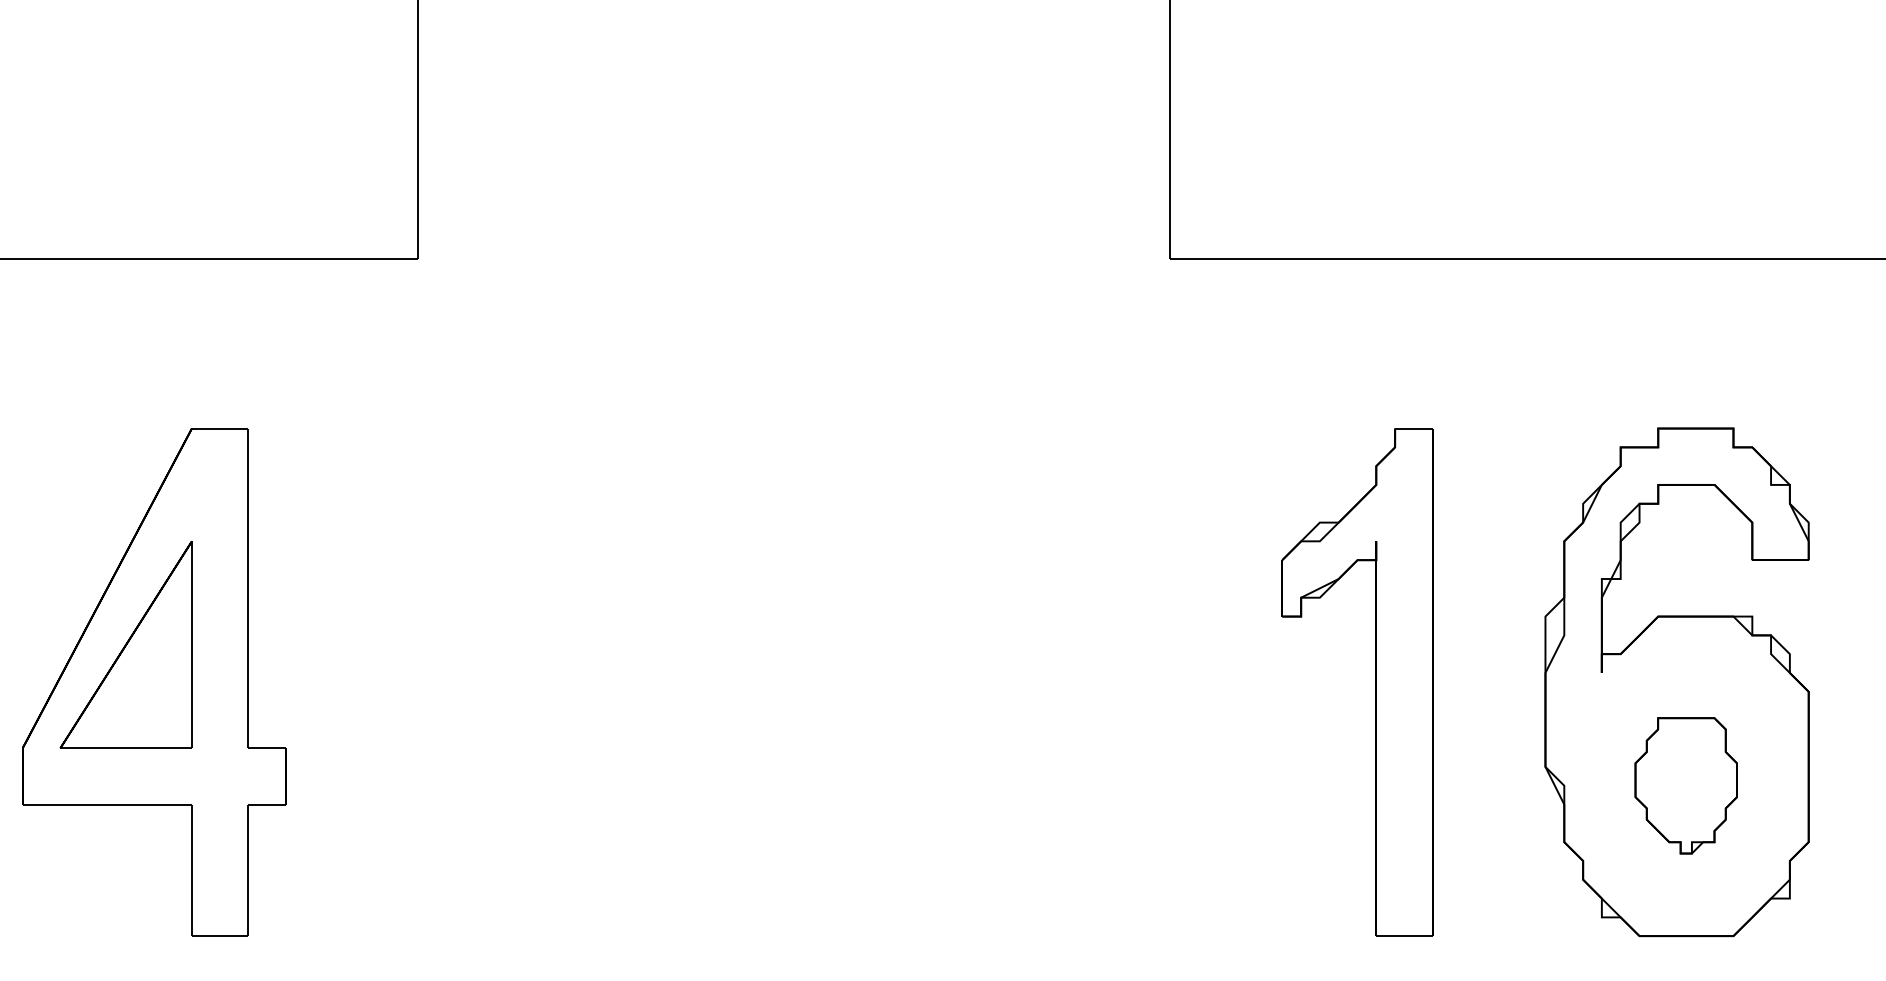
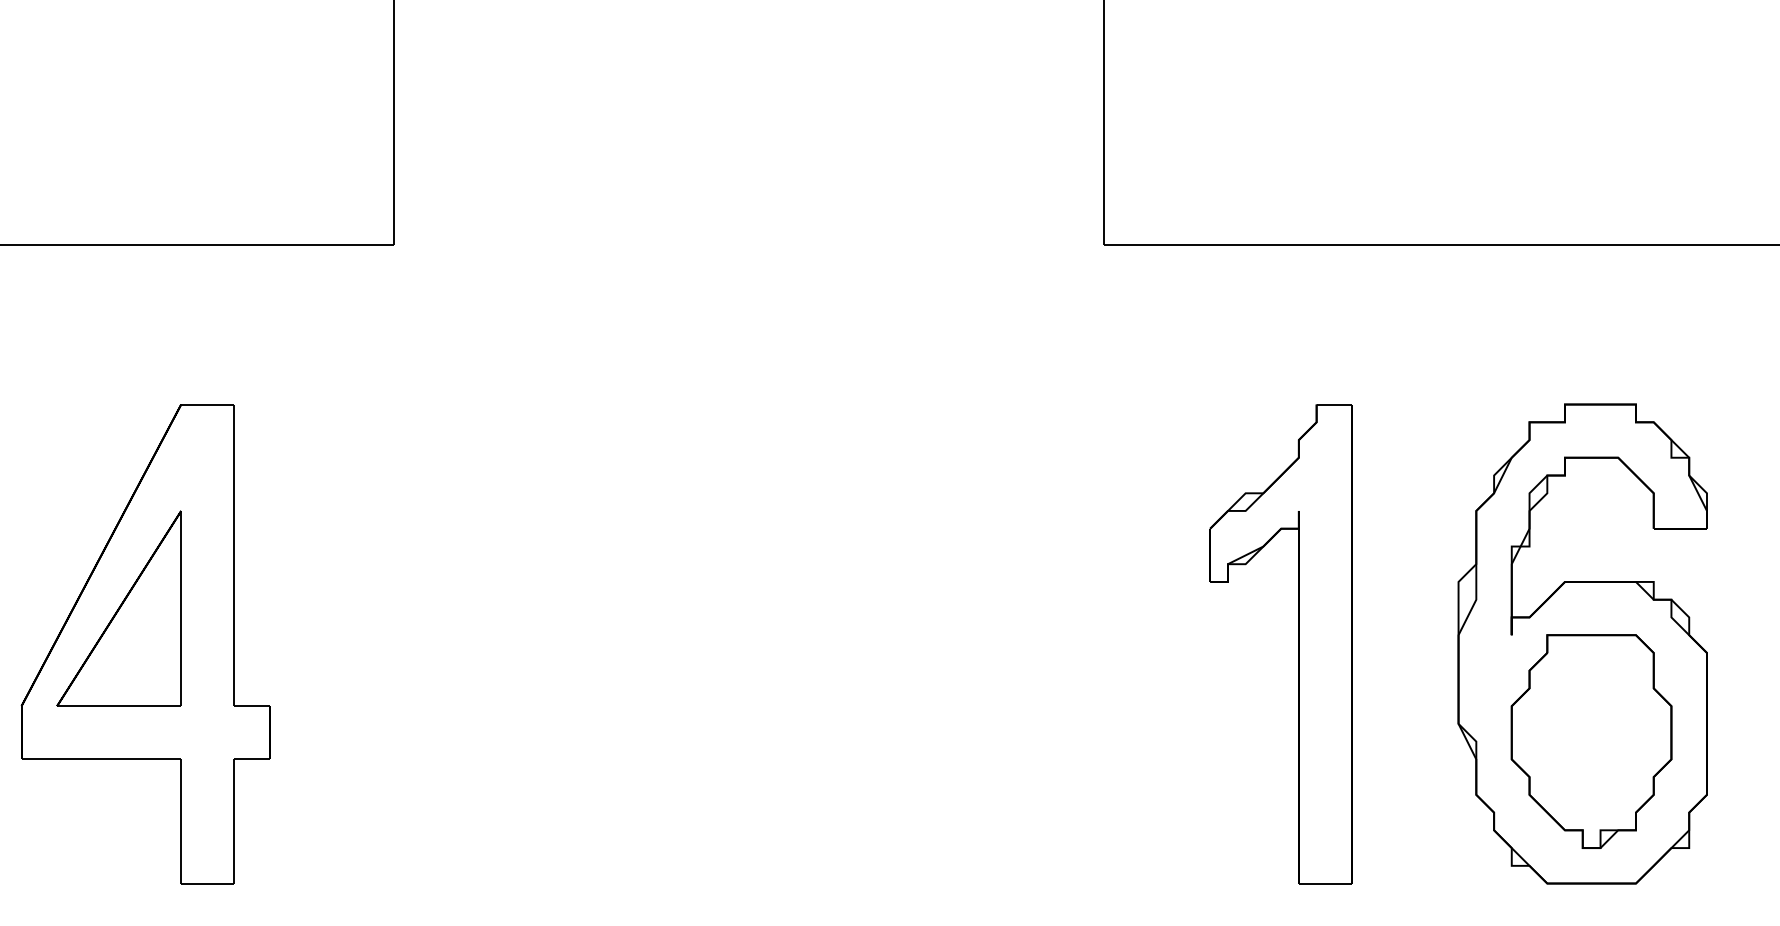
part: (1685, 785) -> (1590, 741), size x1.67

